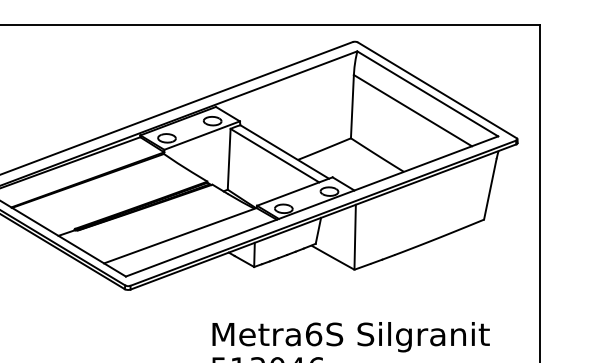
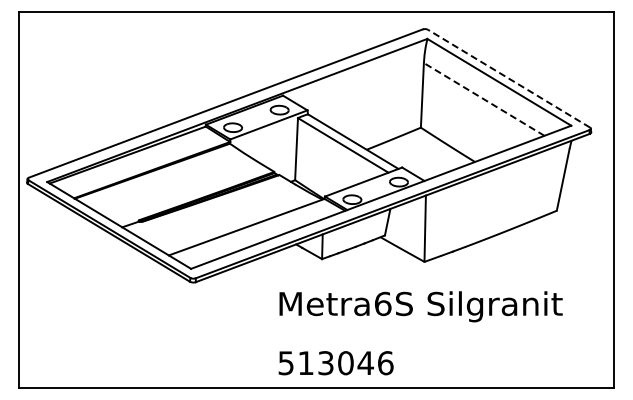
line: (437, 90) -> (509, 78), solid -> dashed
line: (412, 110) -> (483, 99), solid -> dashed
text: (350, 336) -> (420, 306), moved

